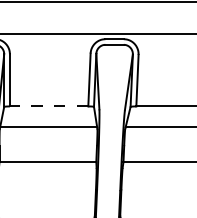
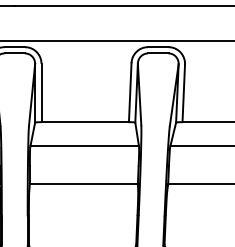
line: (49, 106) -> (85, 122), dashed -> solid

